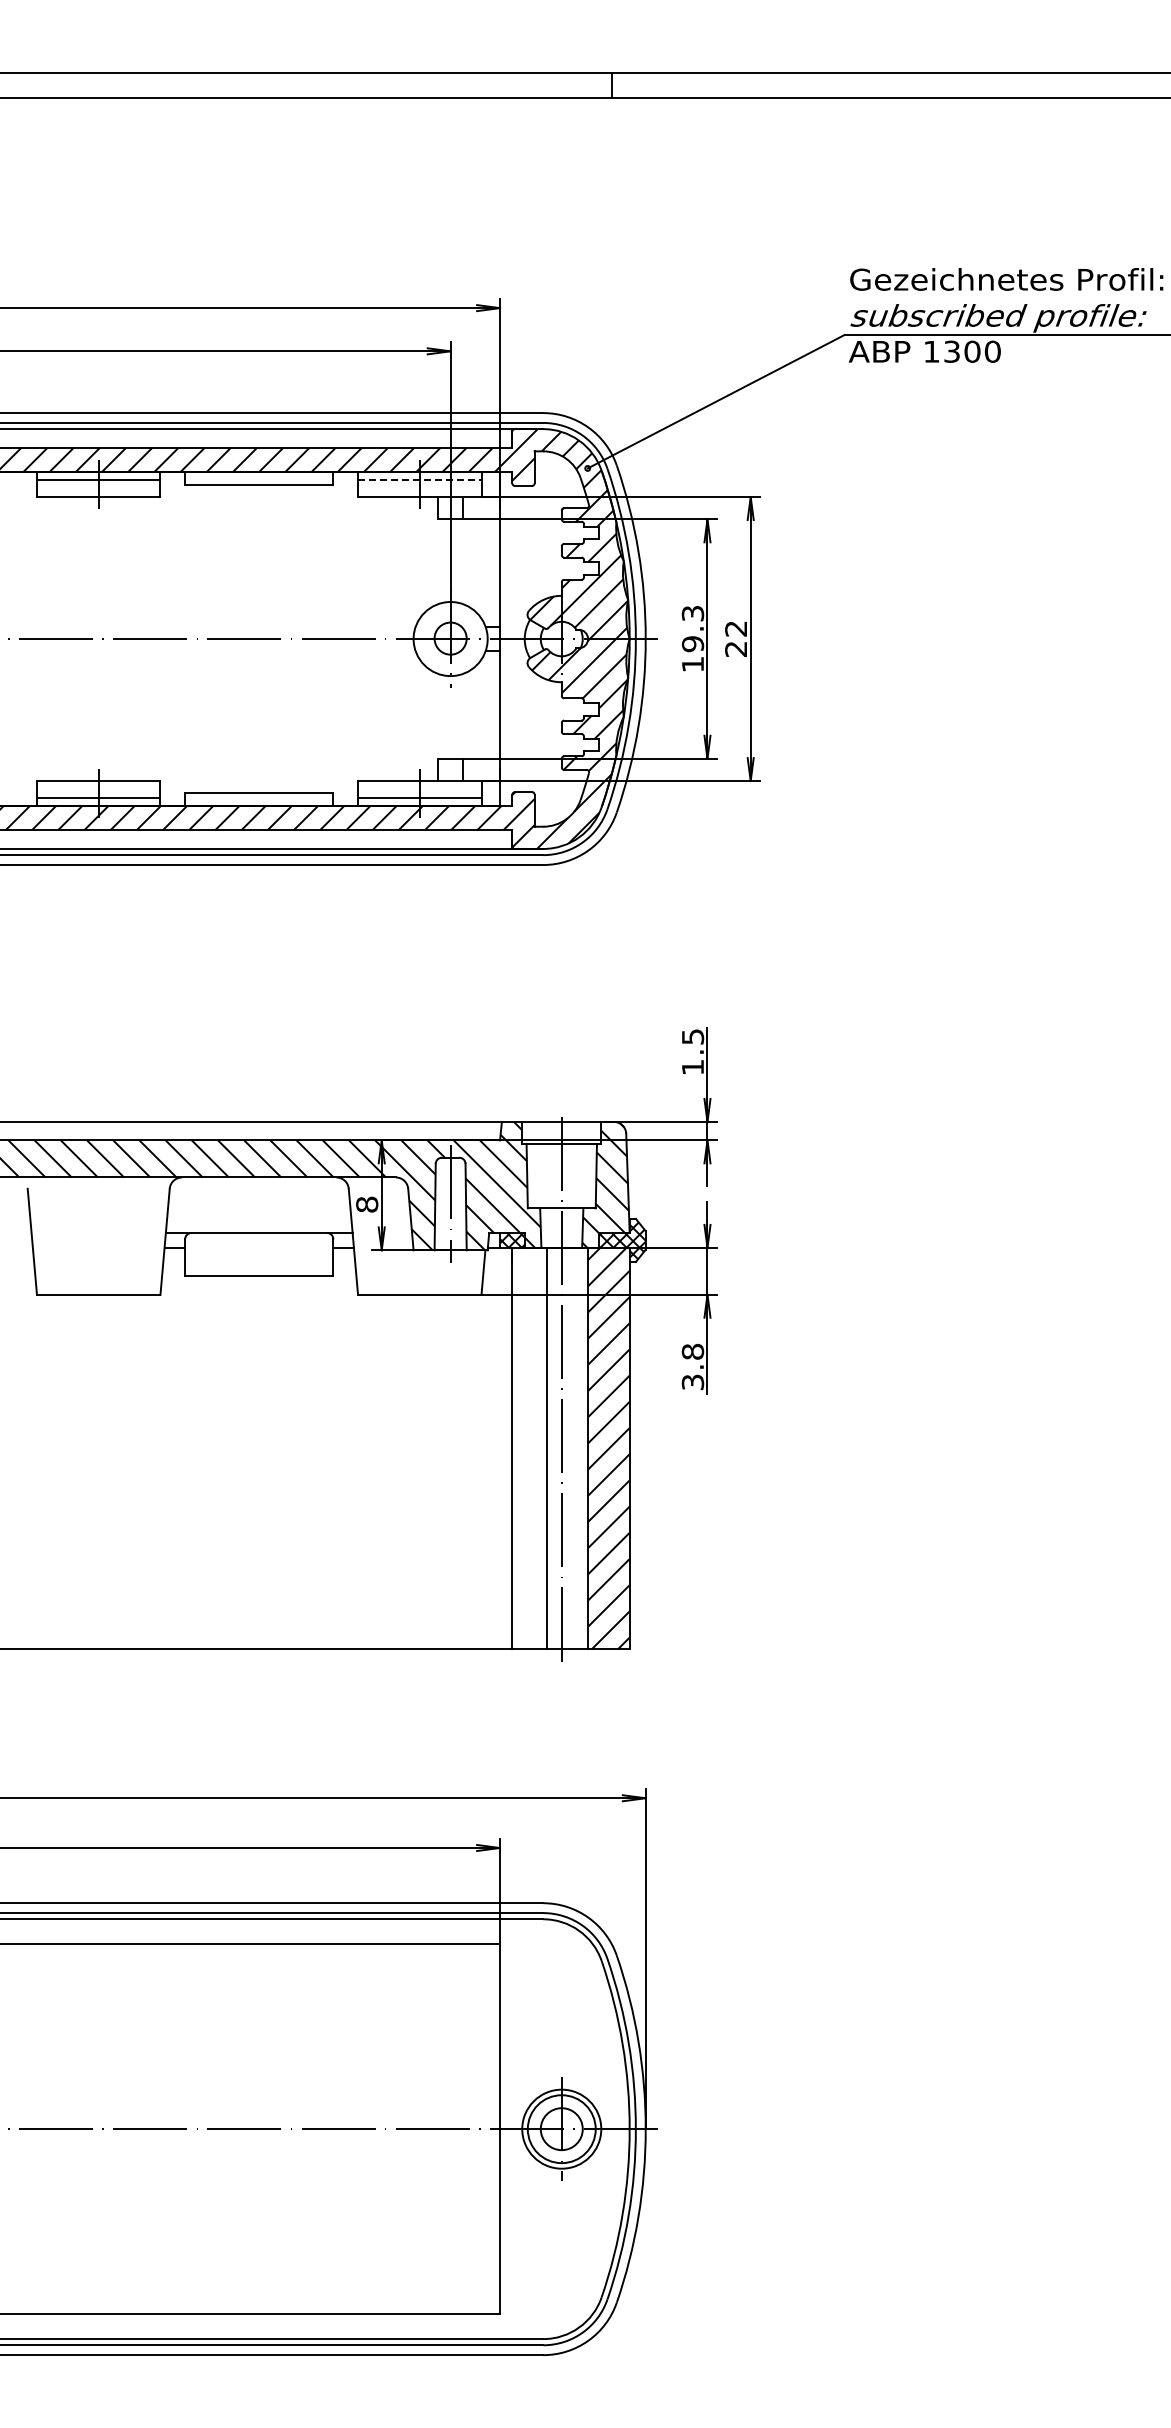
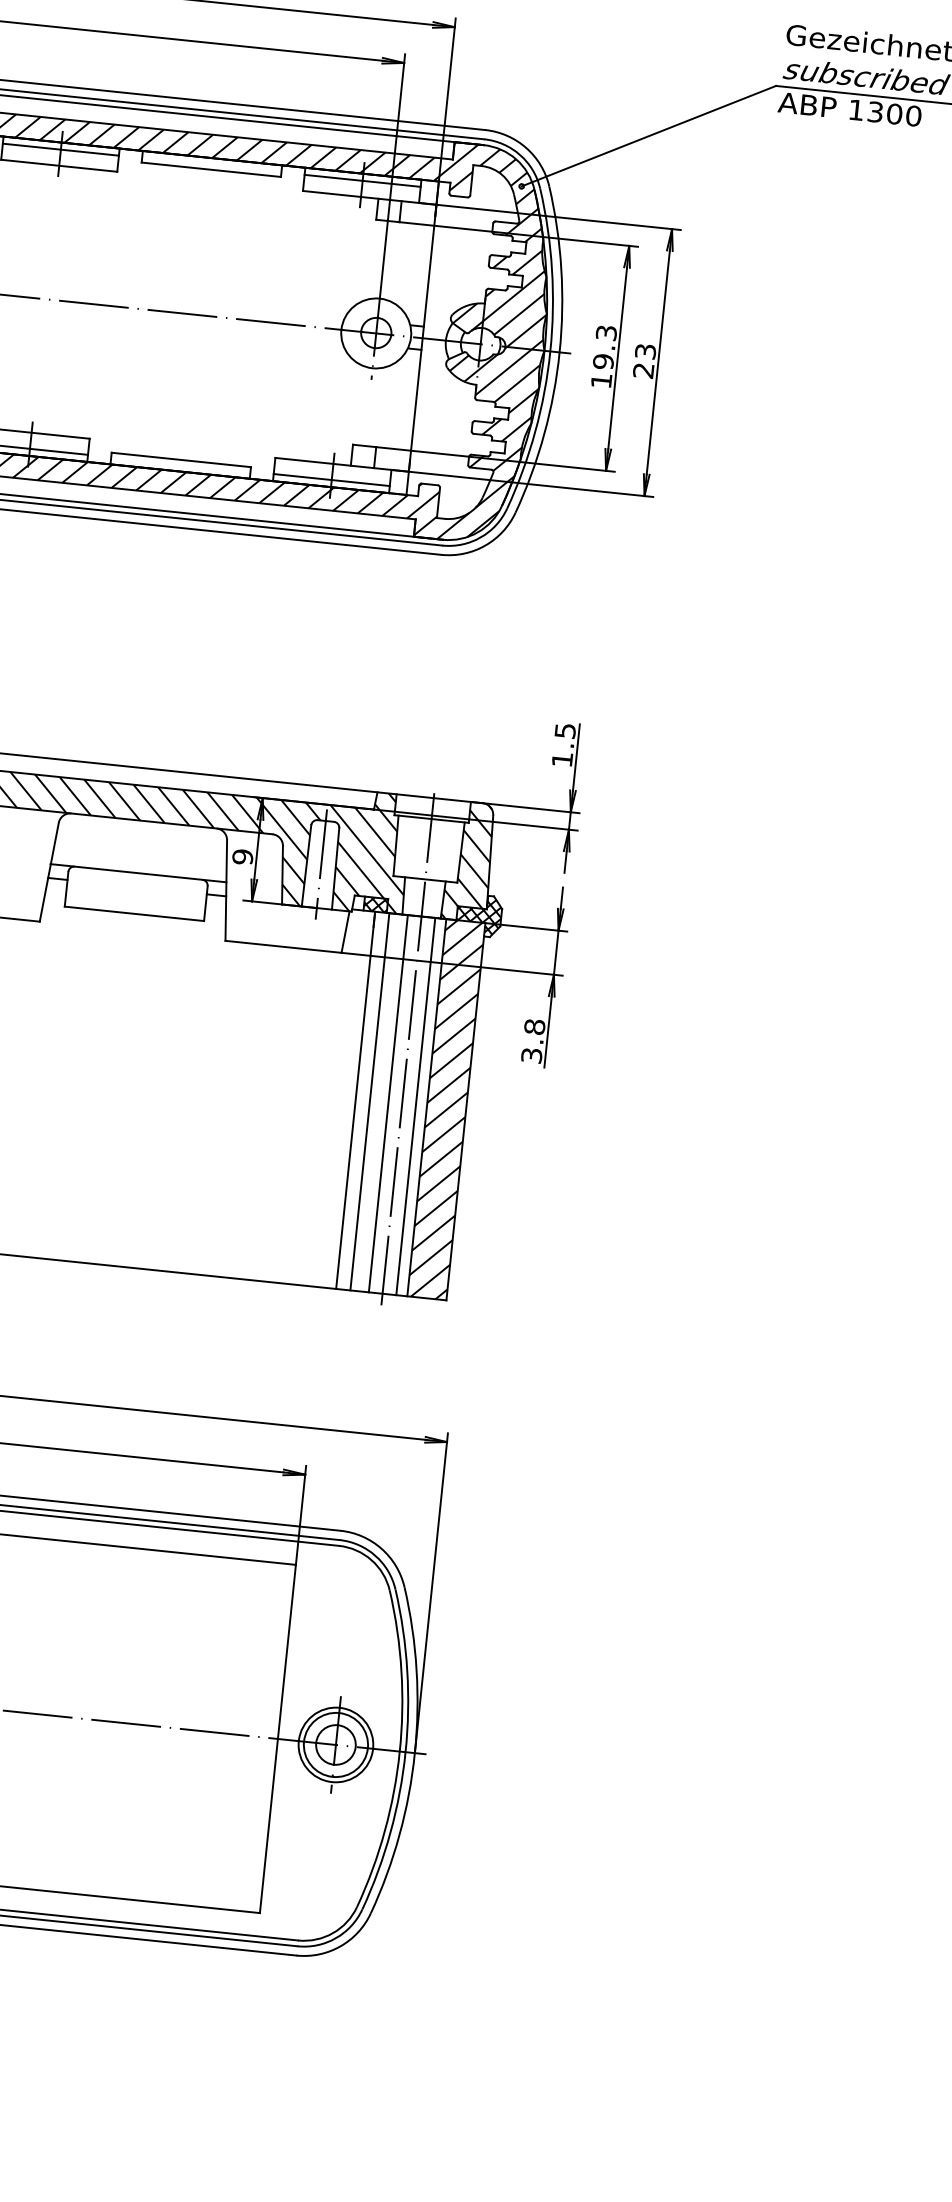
line: (419, 479) -> (362, 180), dashed -> solid
text: (736, 628) -> (645, 351), 22 -> 23
text: (367, 1204) -> (243, 856), 8 -> 9
line: (527, 1448) -> (369, 1101), added
line: (576, 1448) -> (415, 1106), added

